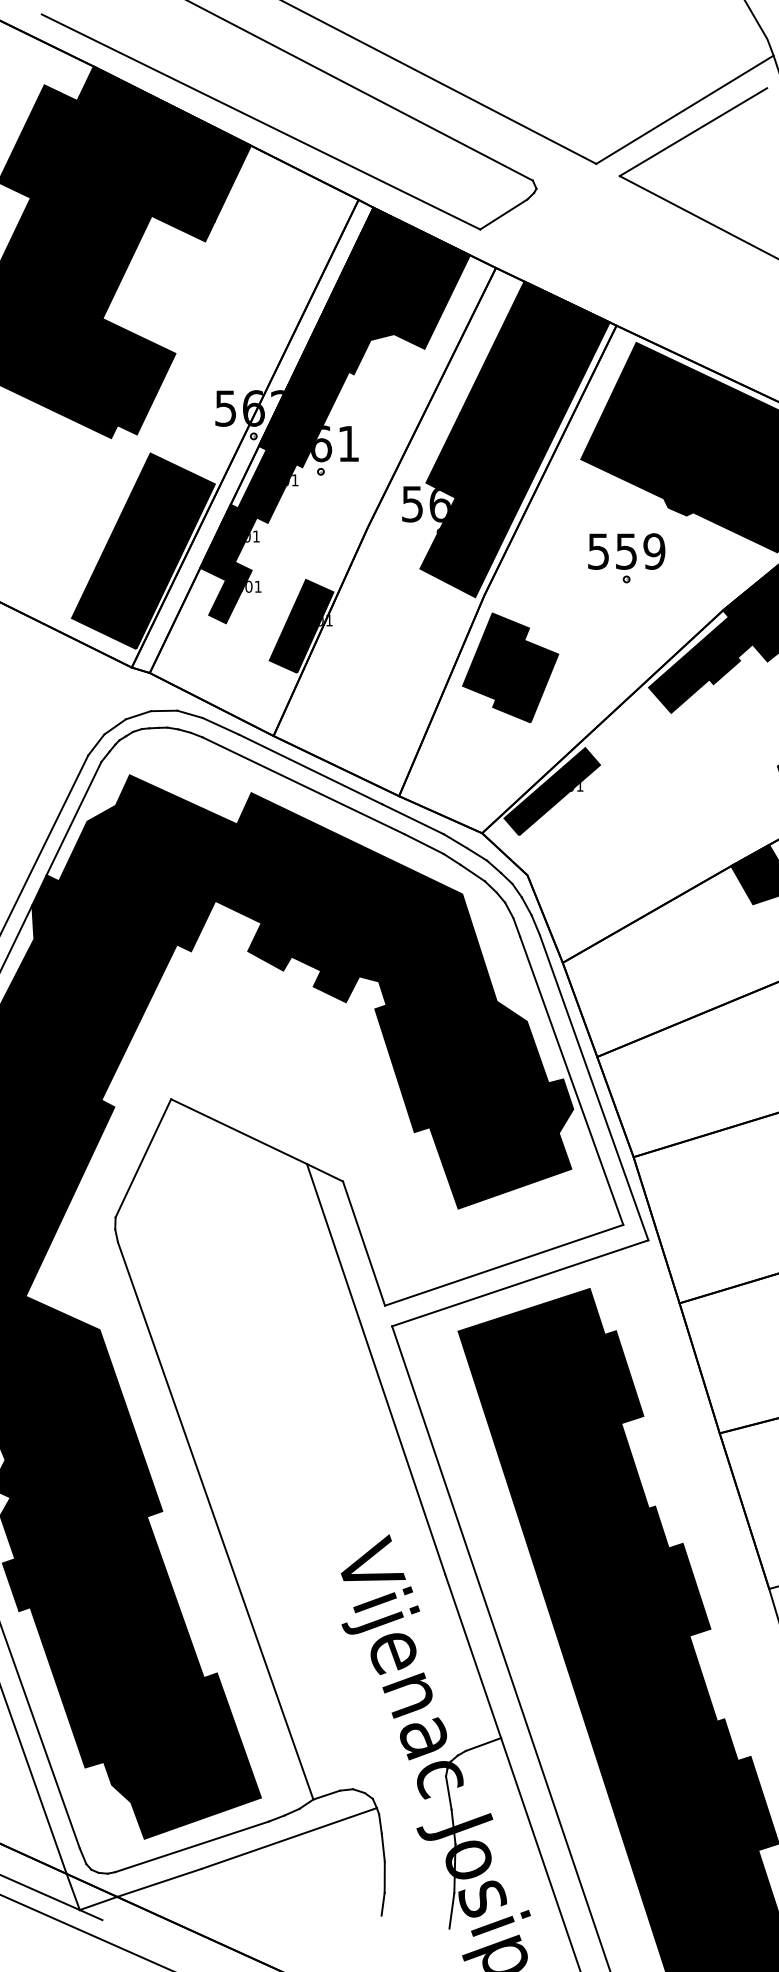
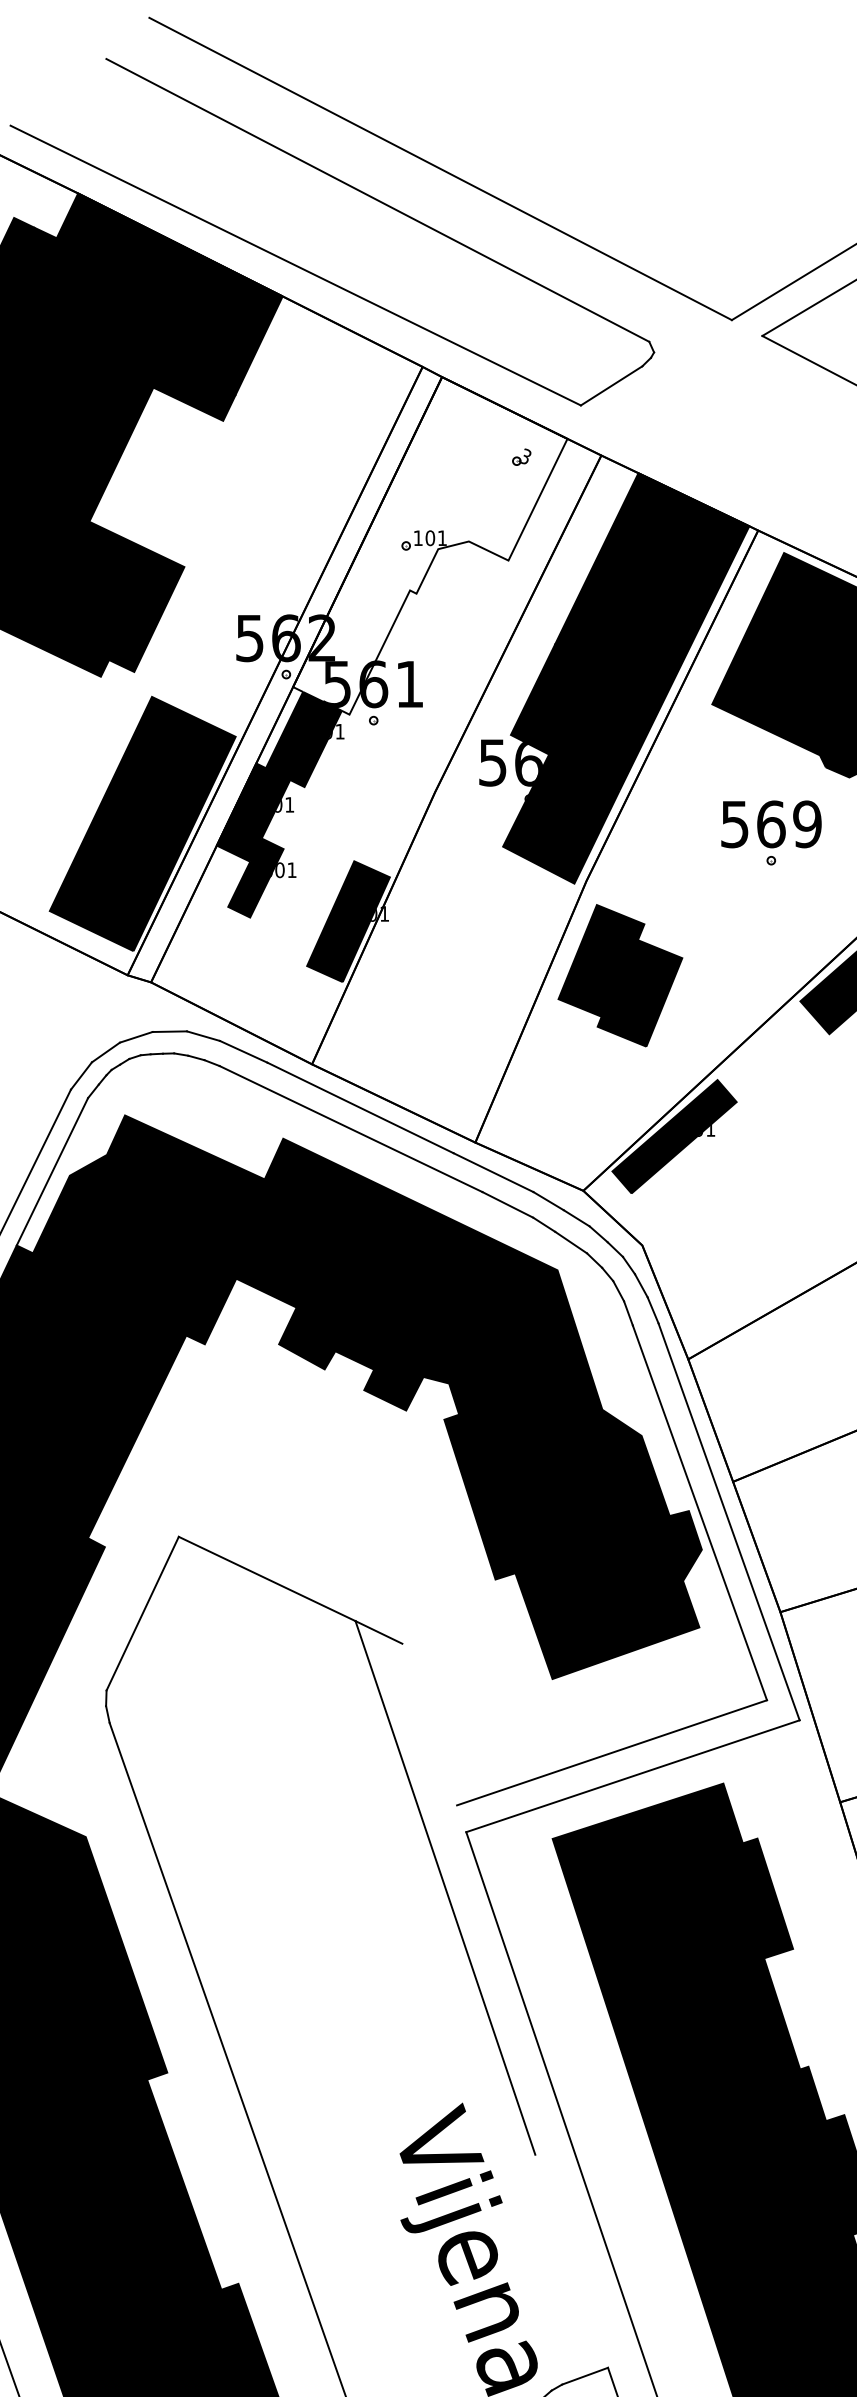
fill: (364, 337) -> (430, 545), removed
text: (626, 551) -> (771, 824), 559 -> 569
line: (363, 1243) -> (429, 1724), removed
line: (473, 1656) -> (572, 2261), removed

